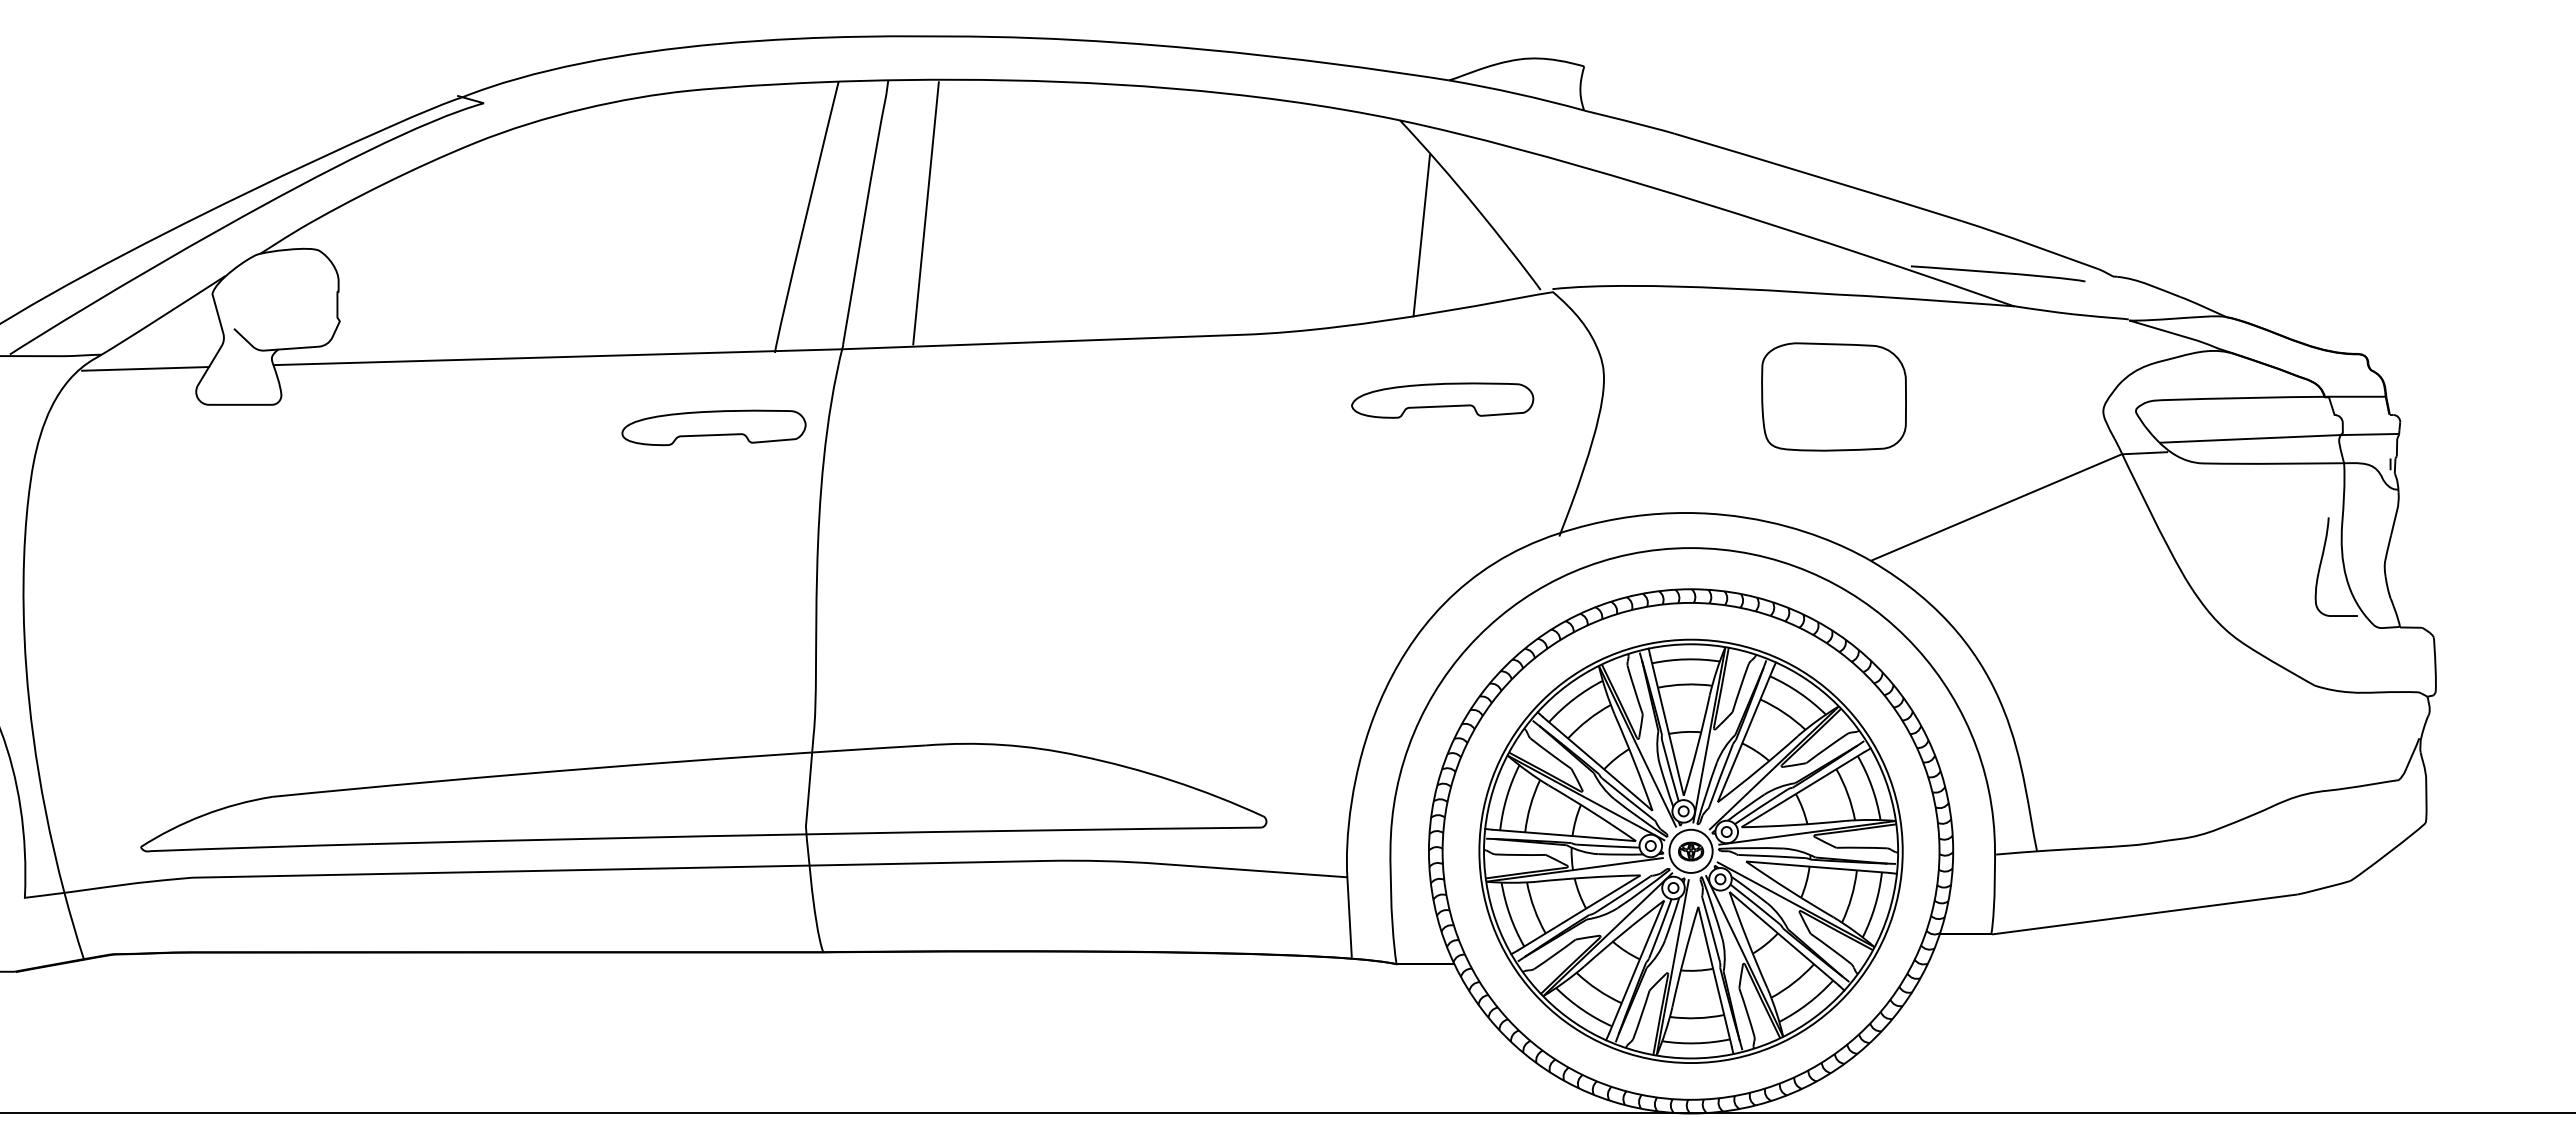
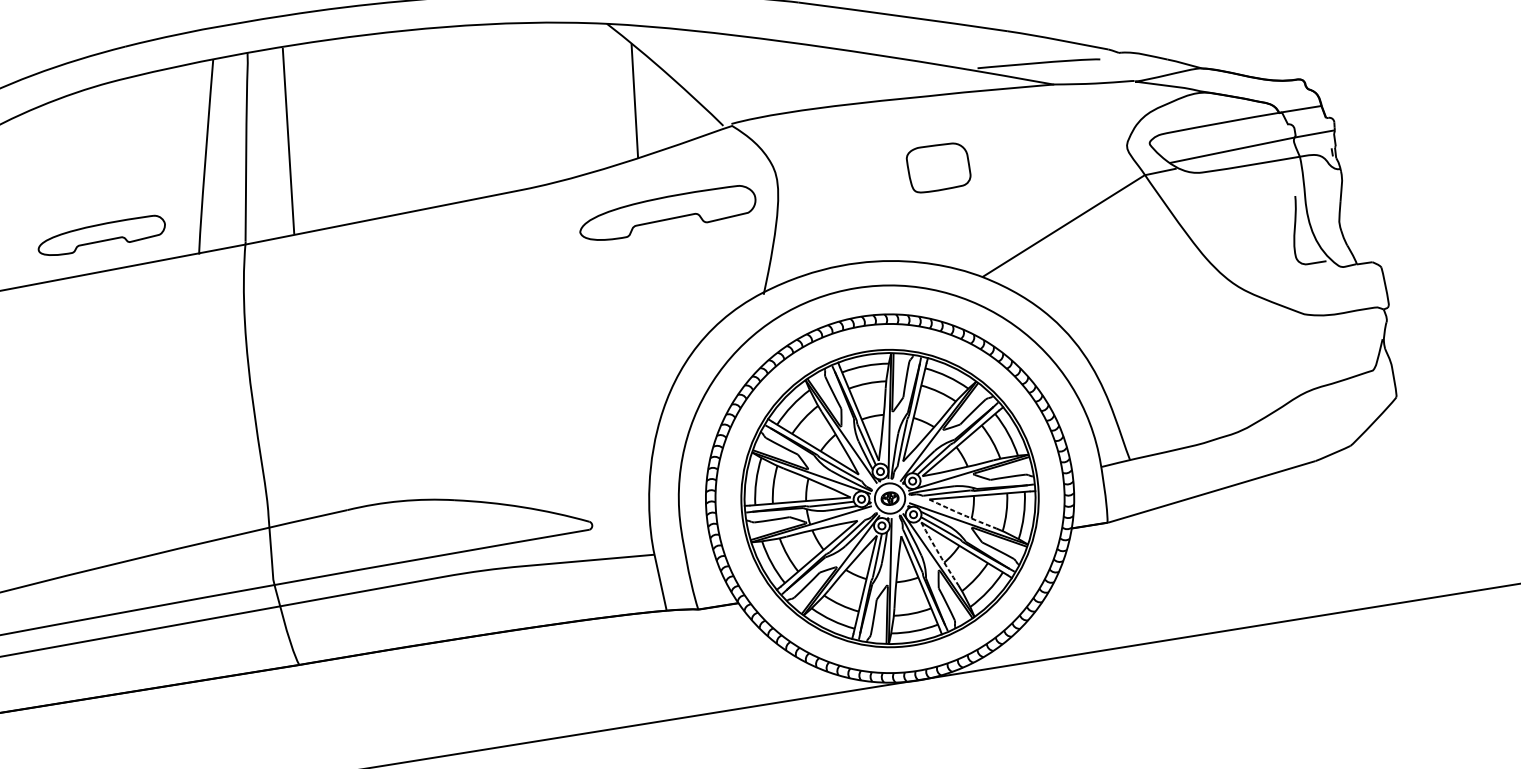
part: (1833, 396) -> (938, 167), size x0.6
part: (1442, 400) -> (667, 213), size x1.4
part: (713, 427) -> (101, 235), moved
arc: (1789, 890) -> (962, 514), solid -> dashed
arc: (1747, 940) -> (939, 554), solid -> dashed

